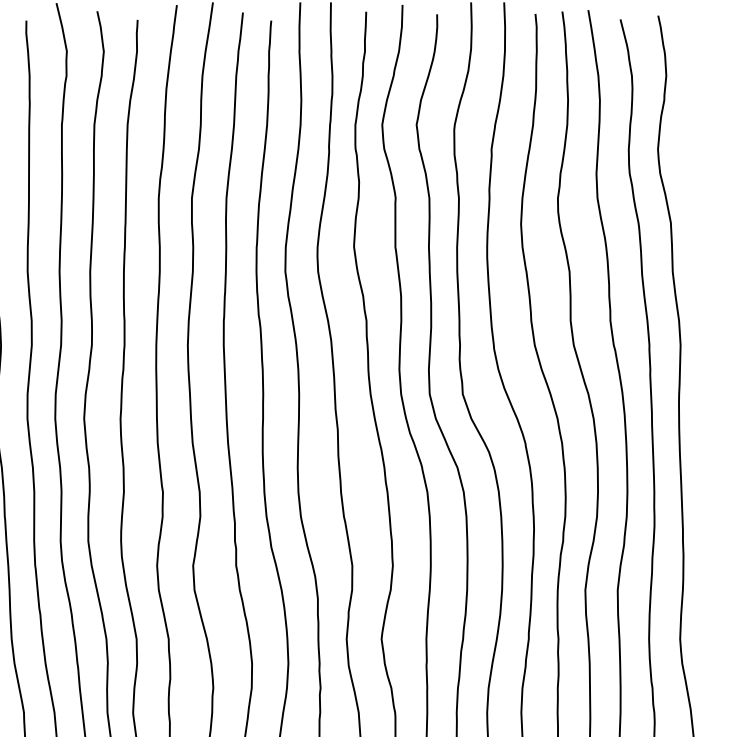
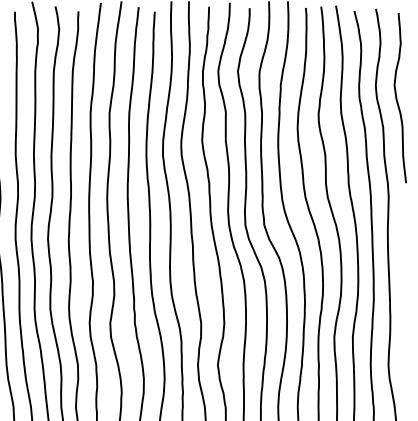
curve: (695, 172) -> (397, 98), added

